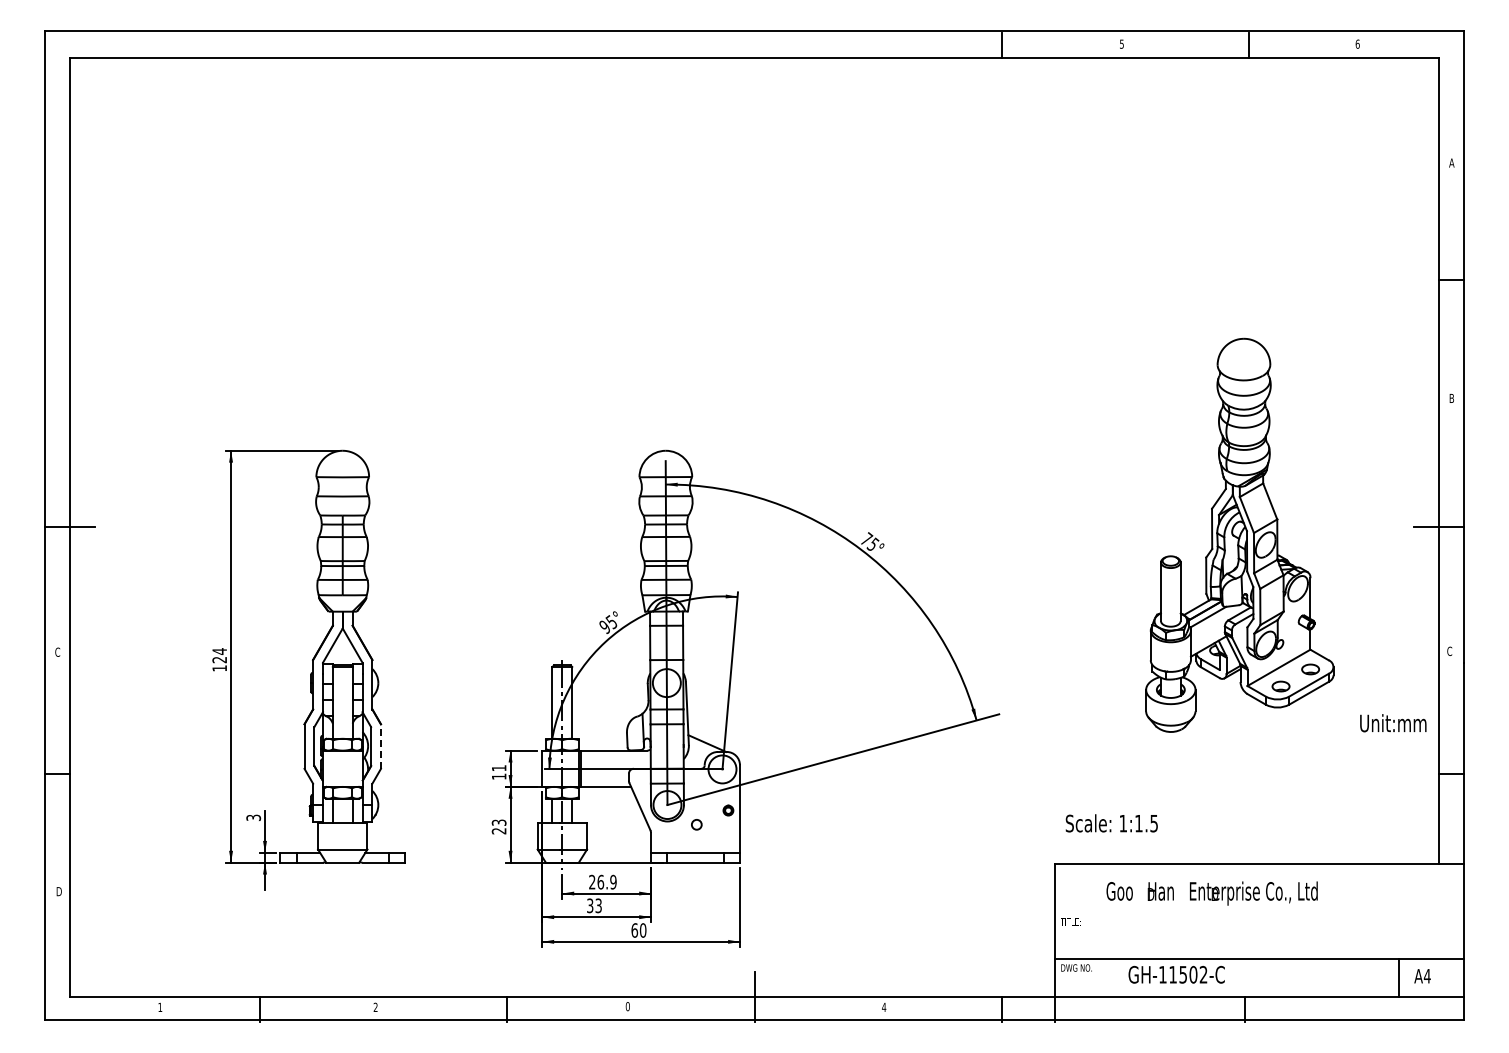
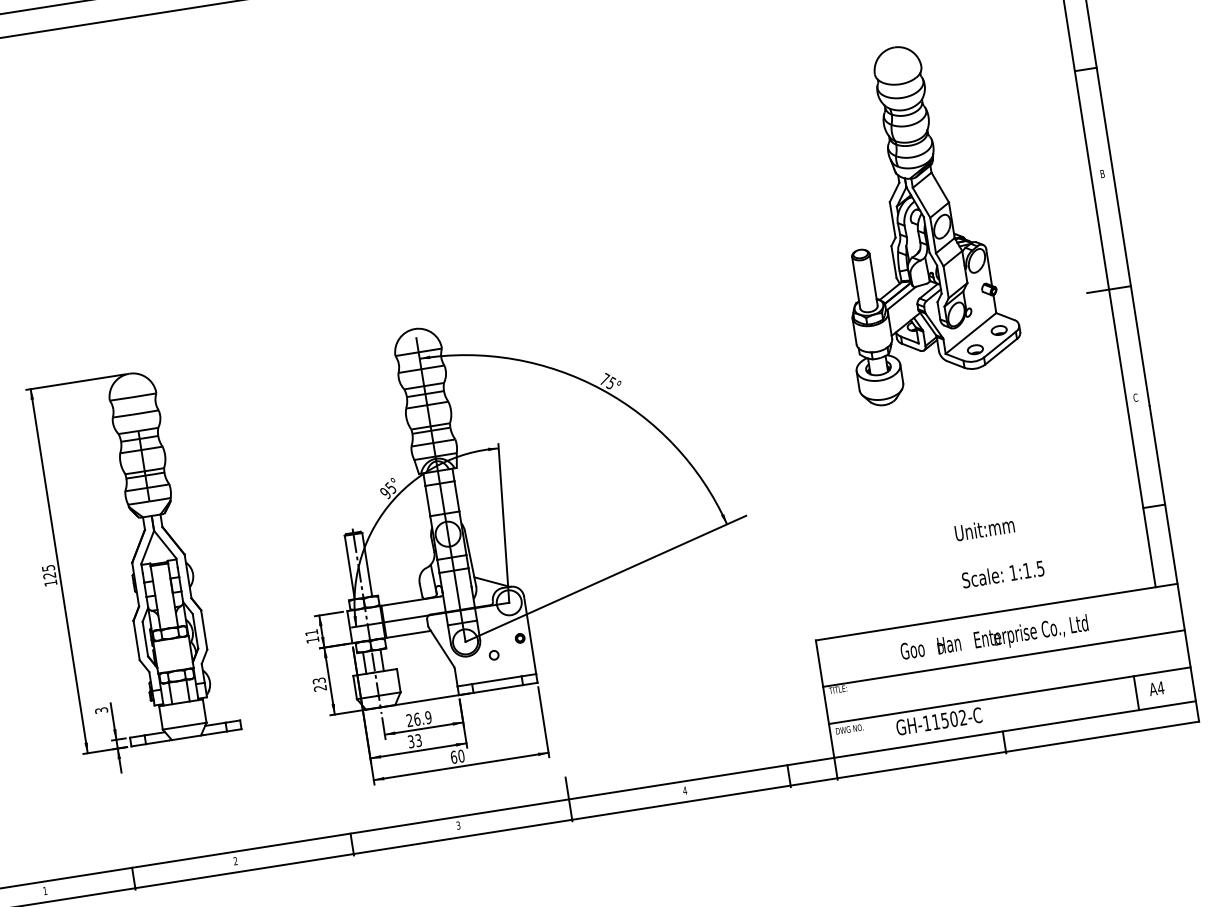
part: (1239, 534) -> (917, 221), moved
text: (219, 651) -> (48, 568), 124 -> 125
text: (1393, 723) -> (984, 529), moved
line: (380, 746) -> (203, 629), dashed -> solid
text: (1111, 823) -> (1002, 574), moved
text: (1211, 893) -> (994, 639), moved
line: (1258, 916) -> (1003, 658), added
text: (627, 1006) -> (458, 825), 0 -> 3

